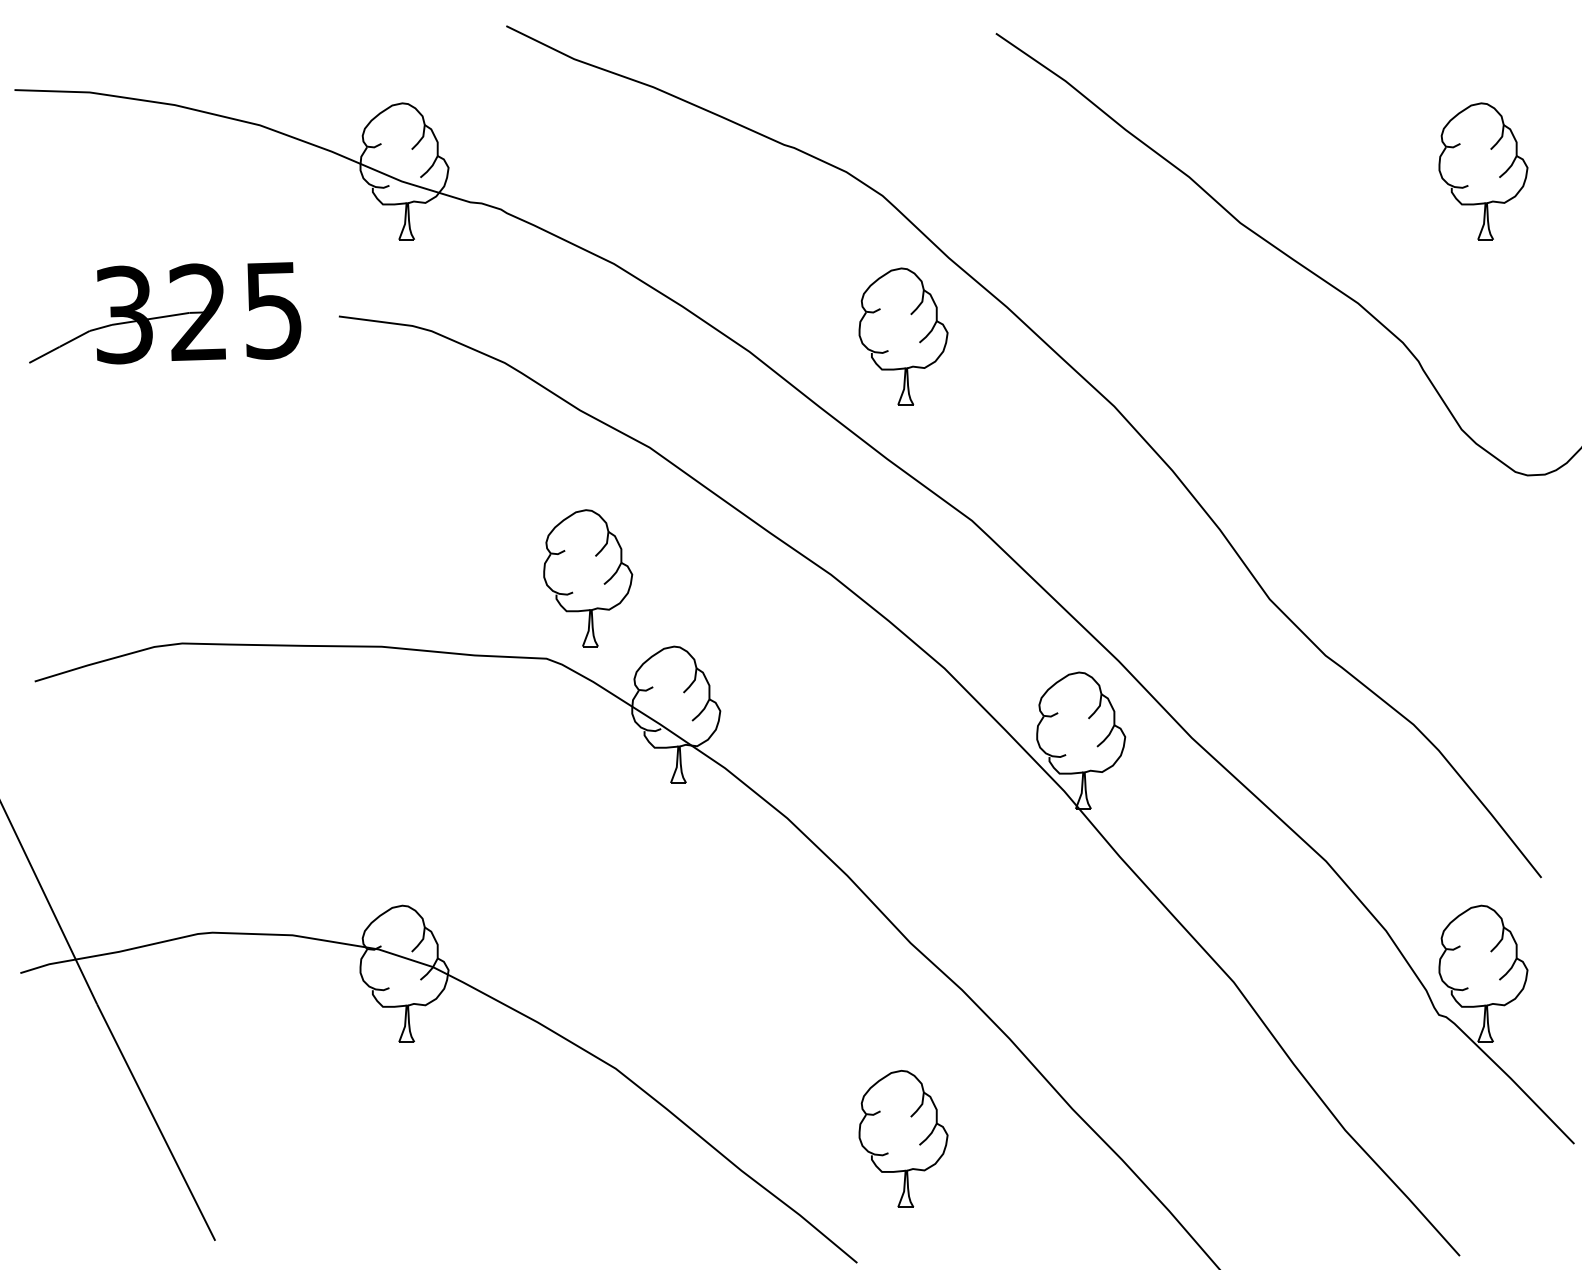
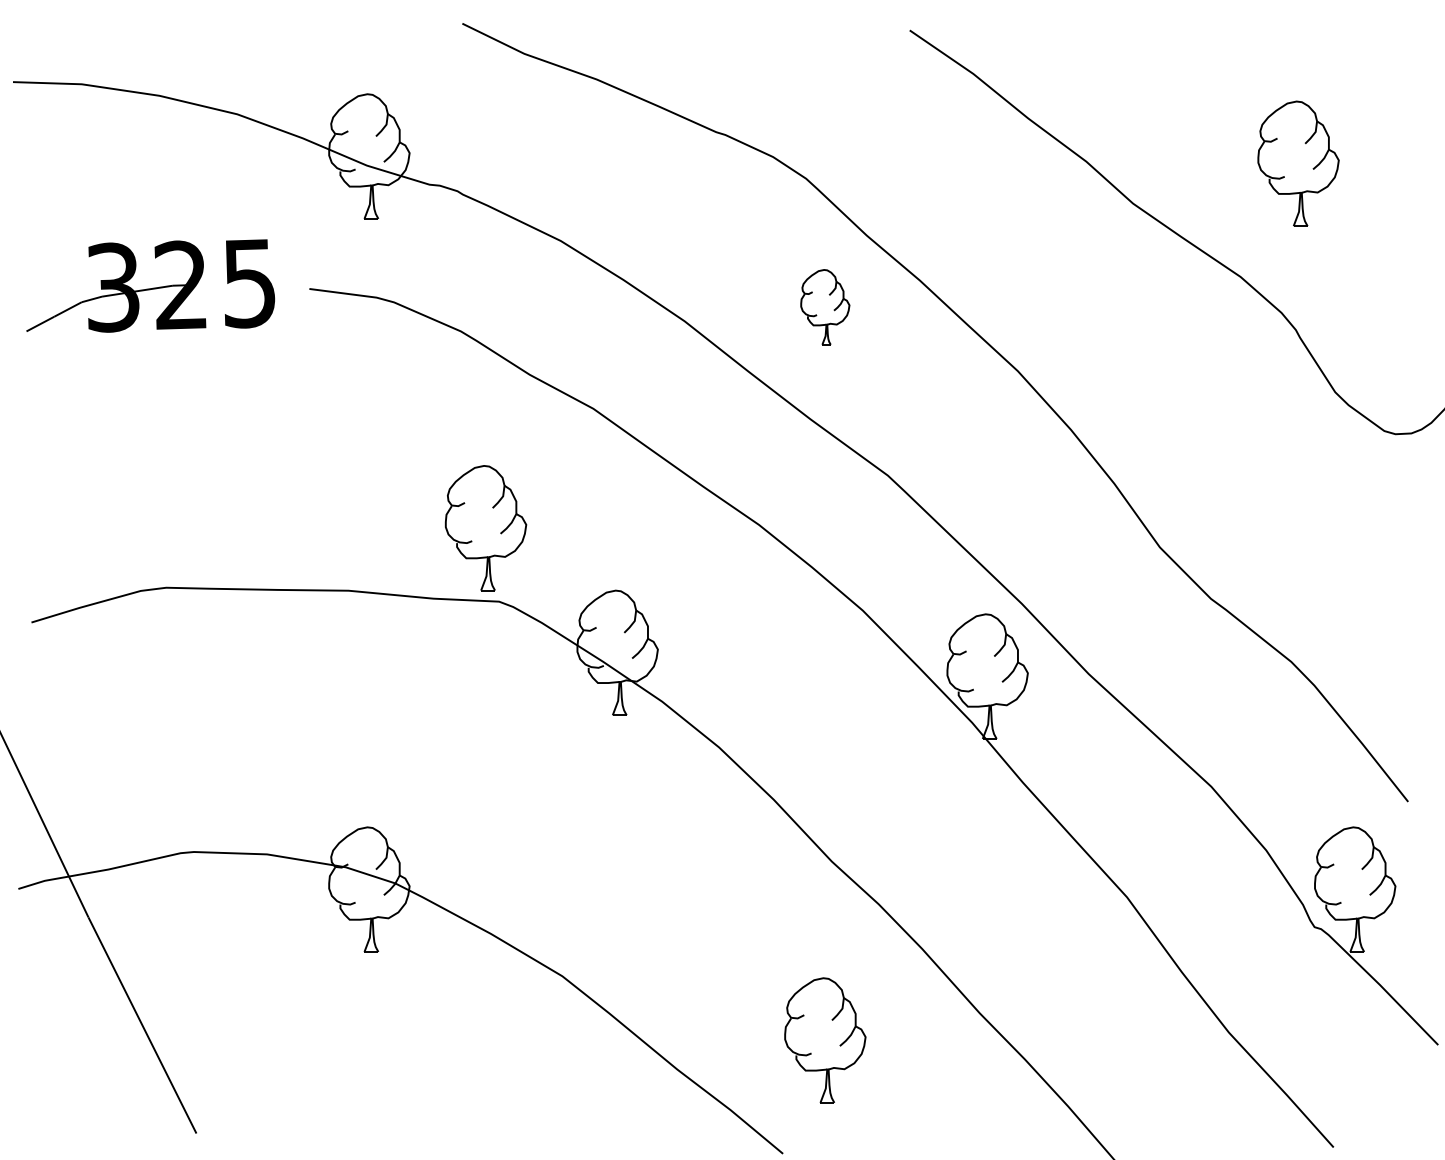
part: (1483, 171) -> (1298, 163), moved
part: (903, 336) -> (825, 307), size x0.6
part: (588, 578) -> (486, 528), moved

